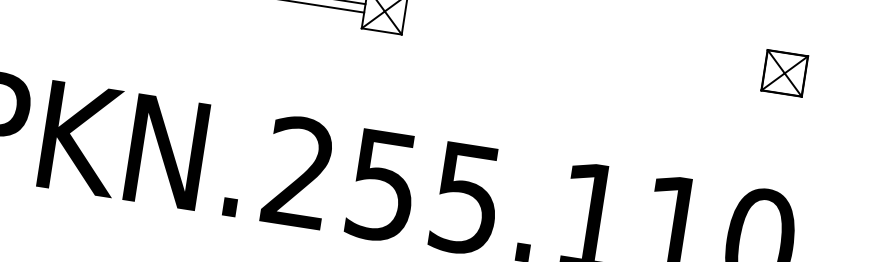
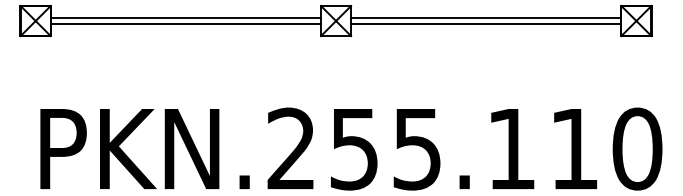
line: (585, 37) -> (486, 17), added
line: (584, 47) -> (486, 24), added

